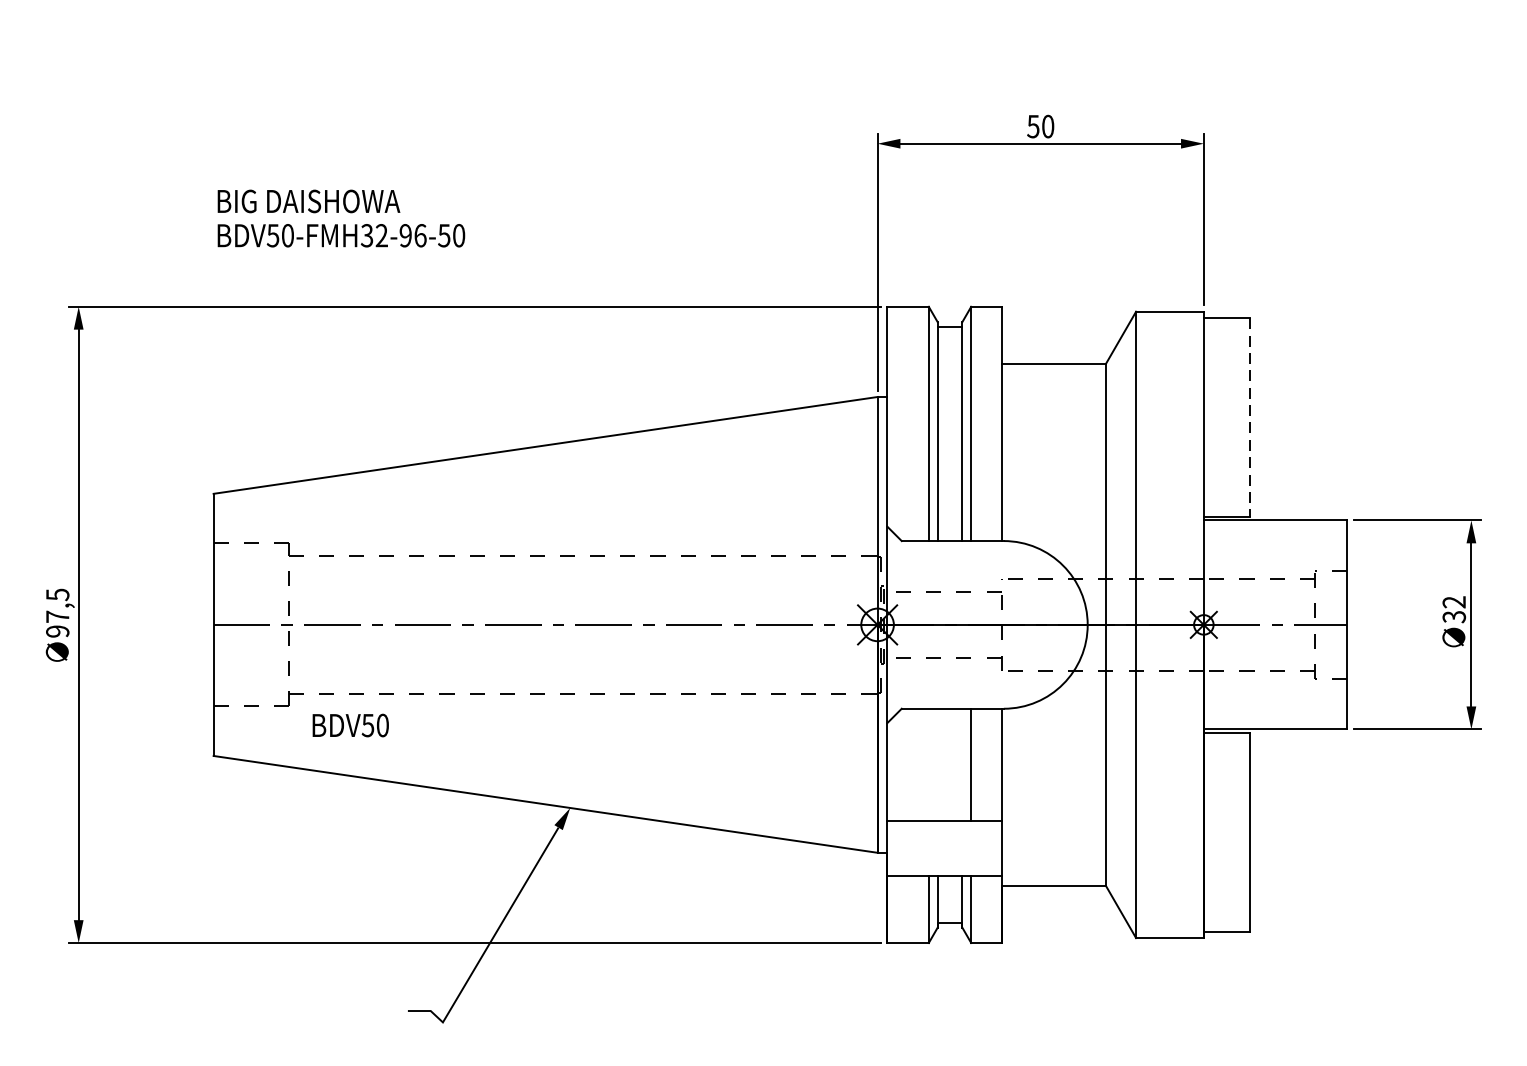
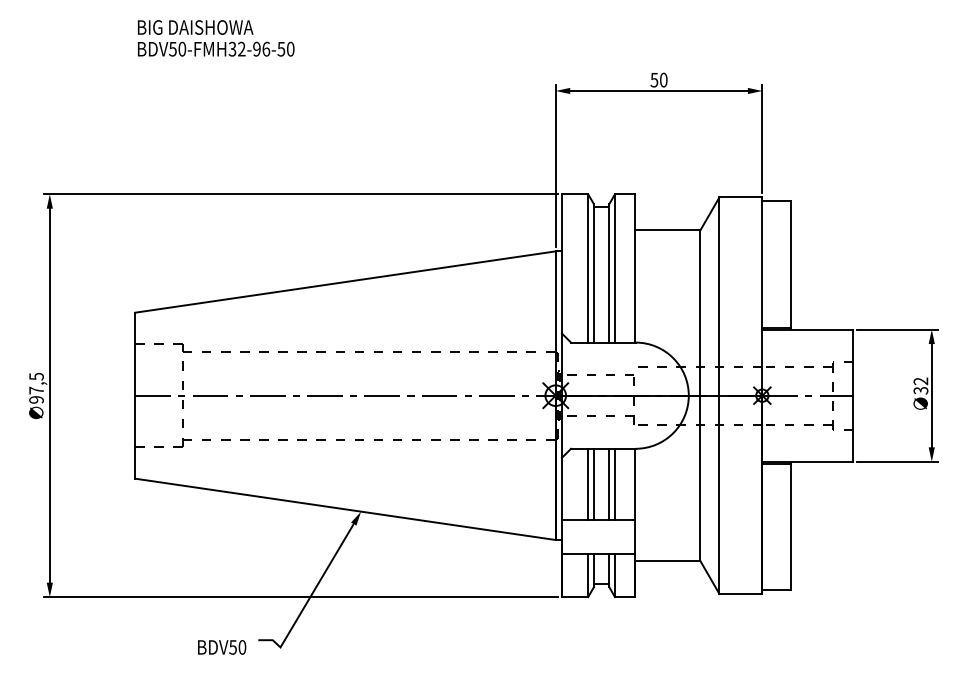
text: (341, 218) -> (216, 38), moved
line: (1249, 419) -> (791, 265), dashed -> solid
text: (351, 725) -> (222, 647), moved
line: (929, 763) -> (588, 483), added
line: (937, 763) -> (593, 483), added
line: (962, 763) -> (609, 483), added

